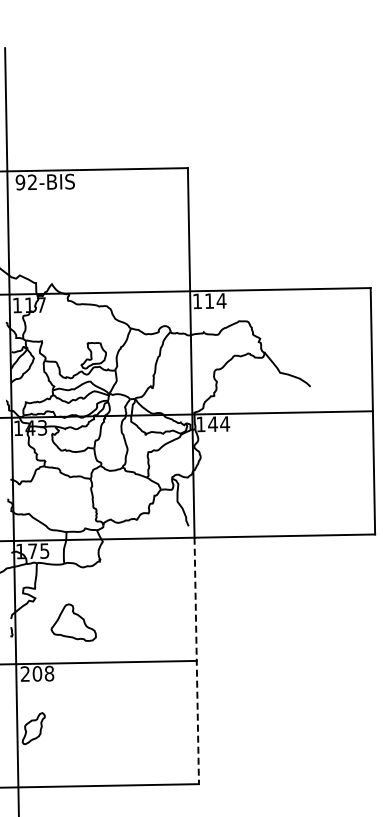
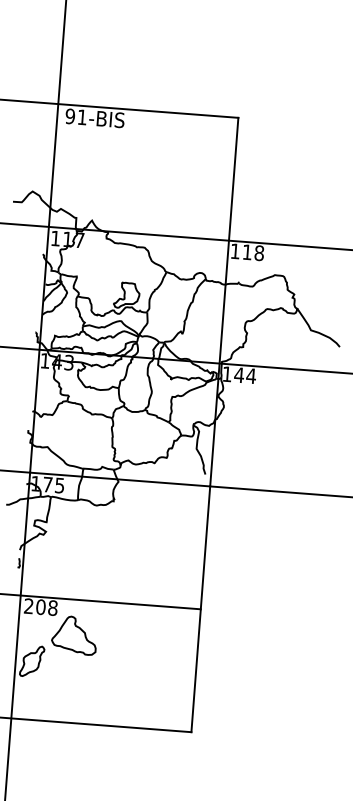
text: (32, 182) -> (82, 117), 92-BIS -> 91-BIS
text: (221, 300) -> (259, 252), 114 -> 118
part: (73, 622) -> (74, 635), moved
line: (196, 661) -> (200, 609), dashed -> solid

